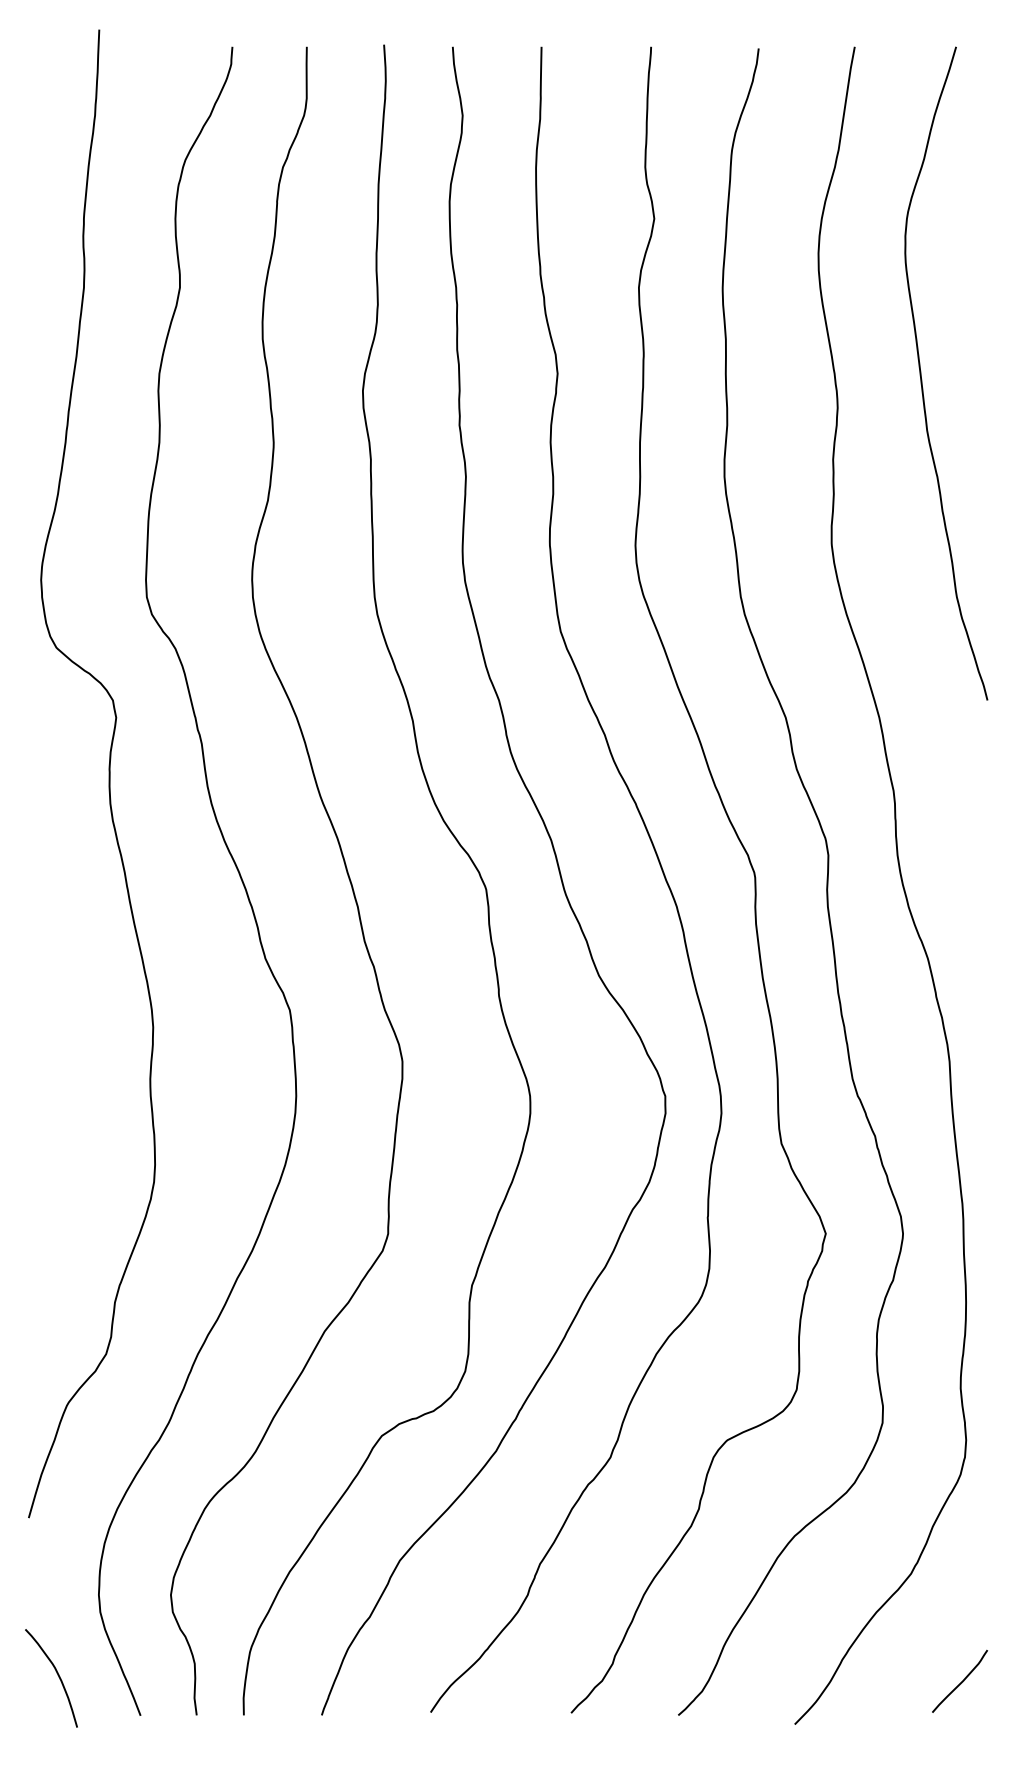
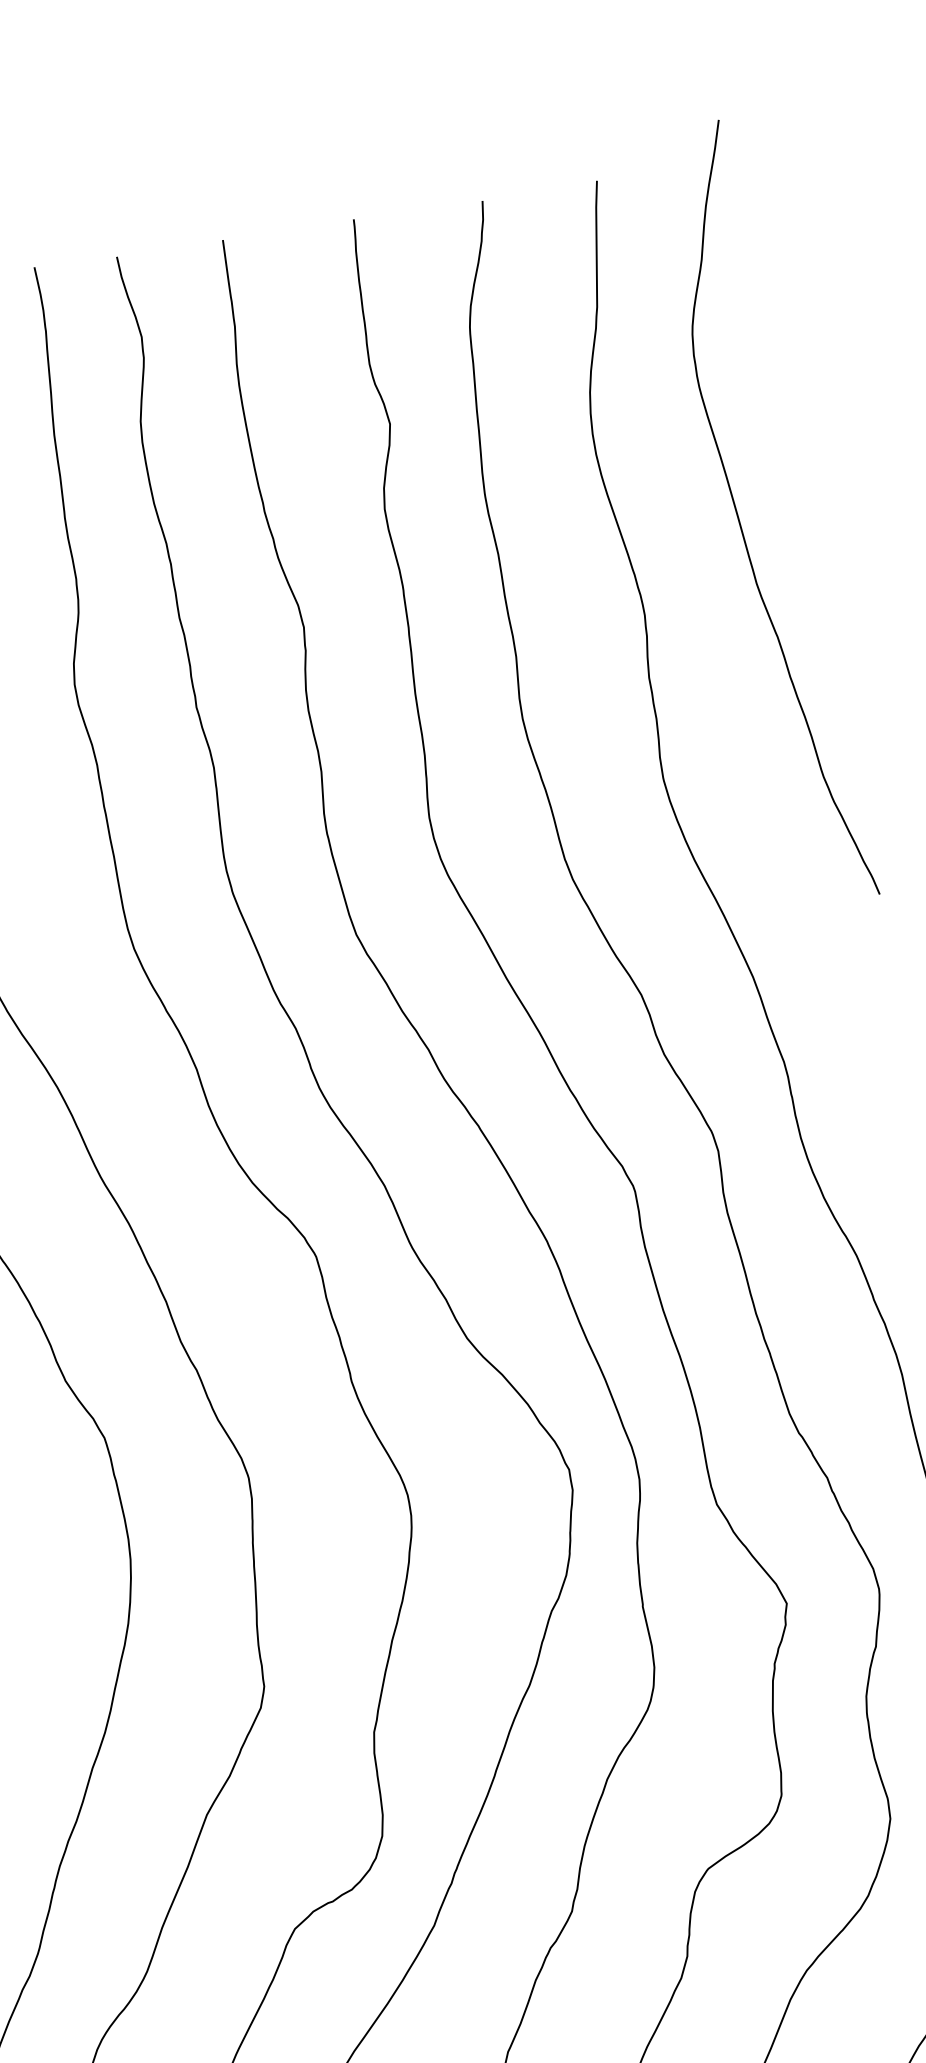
curve: (922, 379) -> (741, 523), moved

